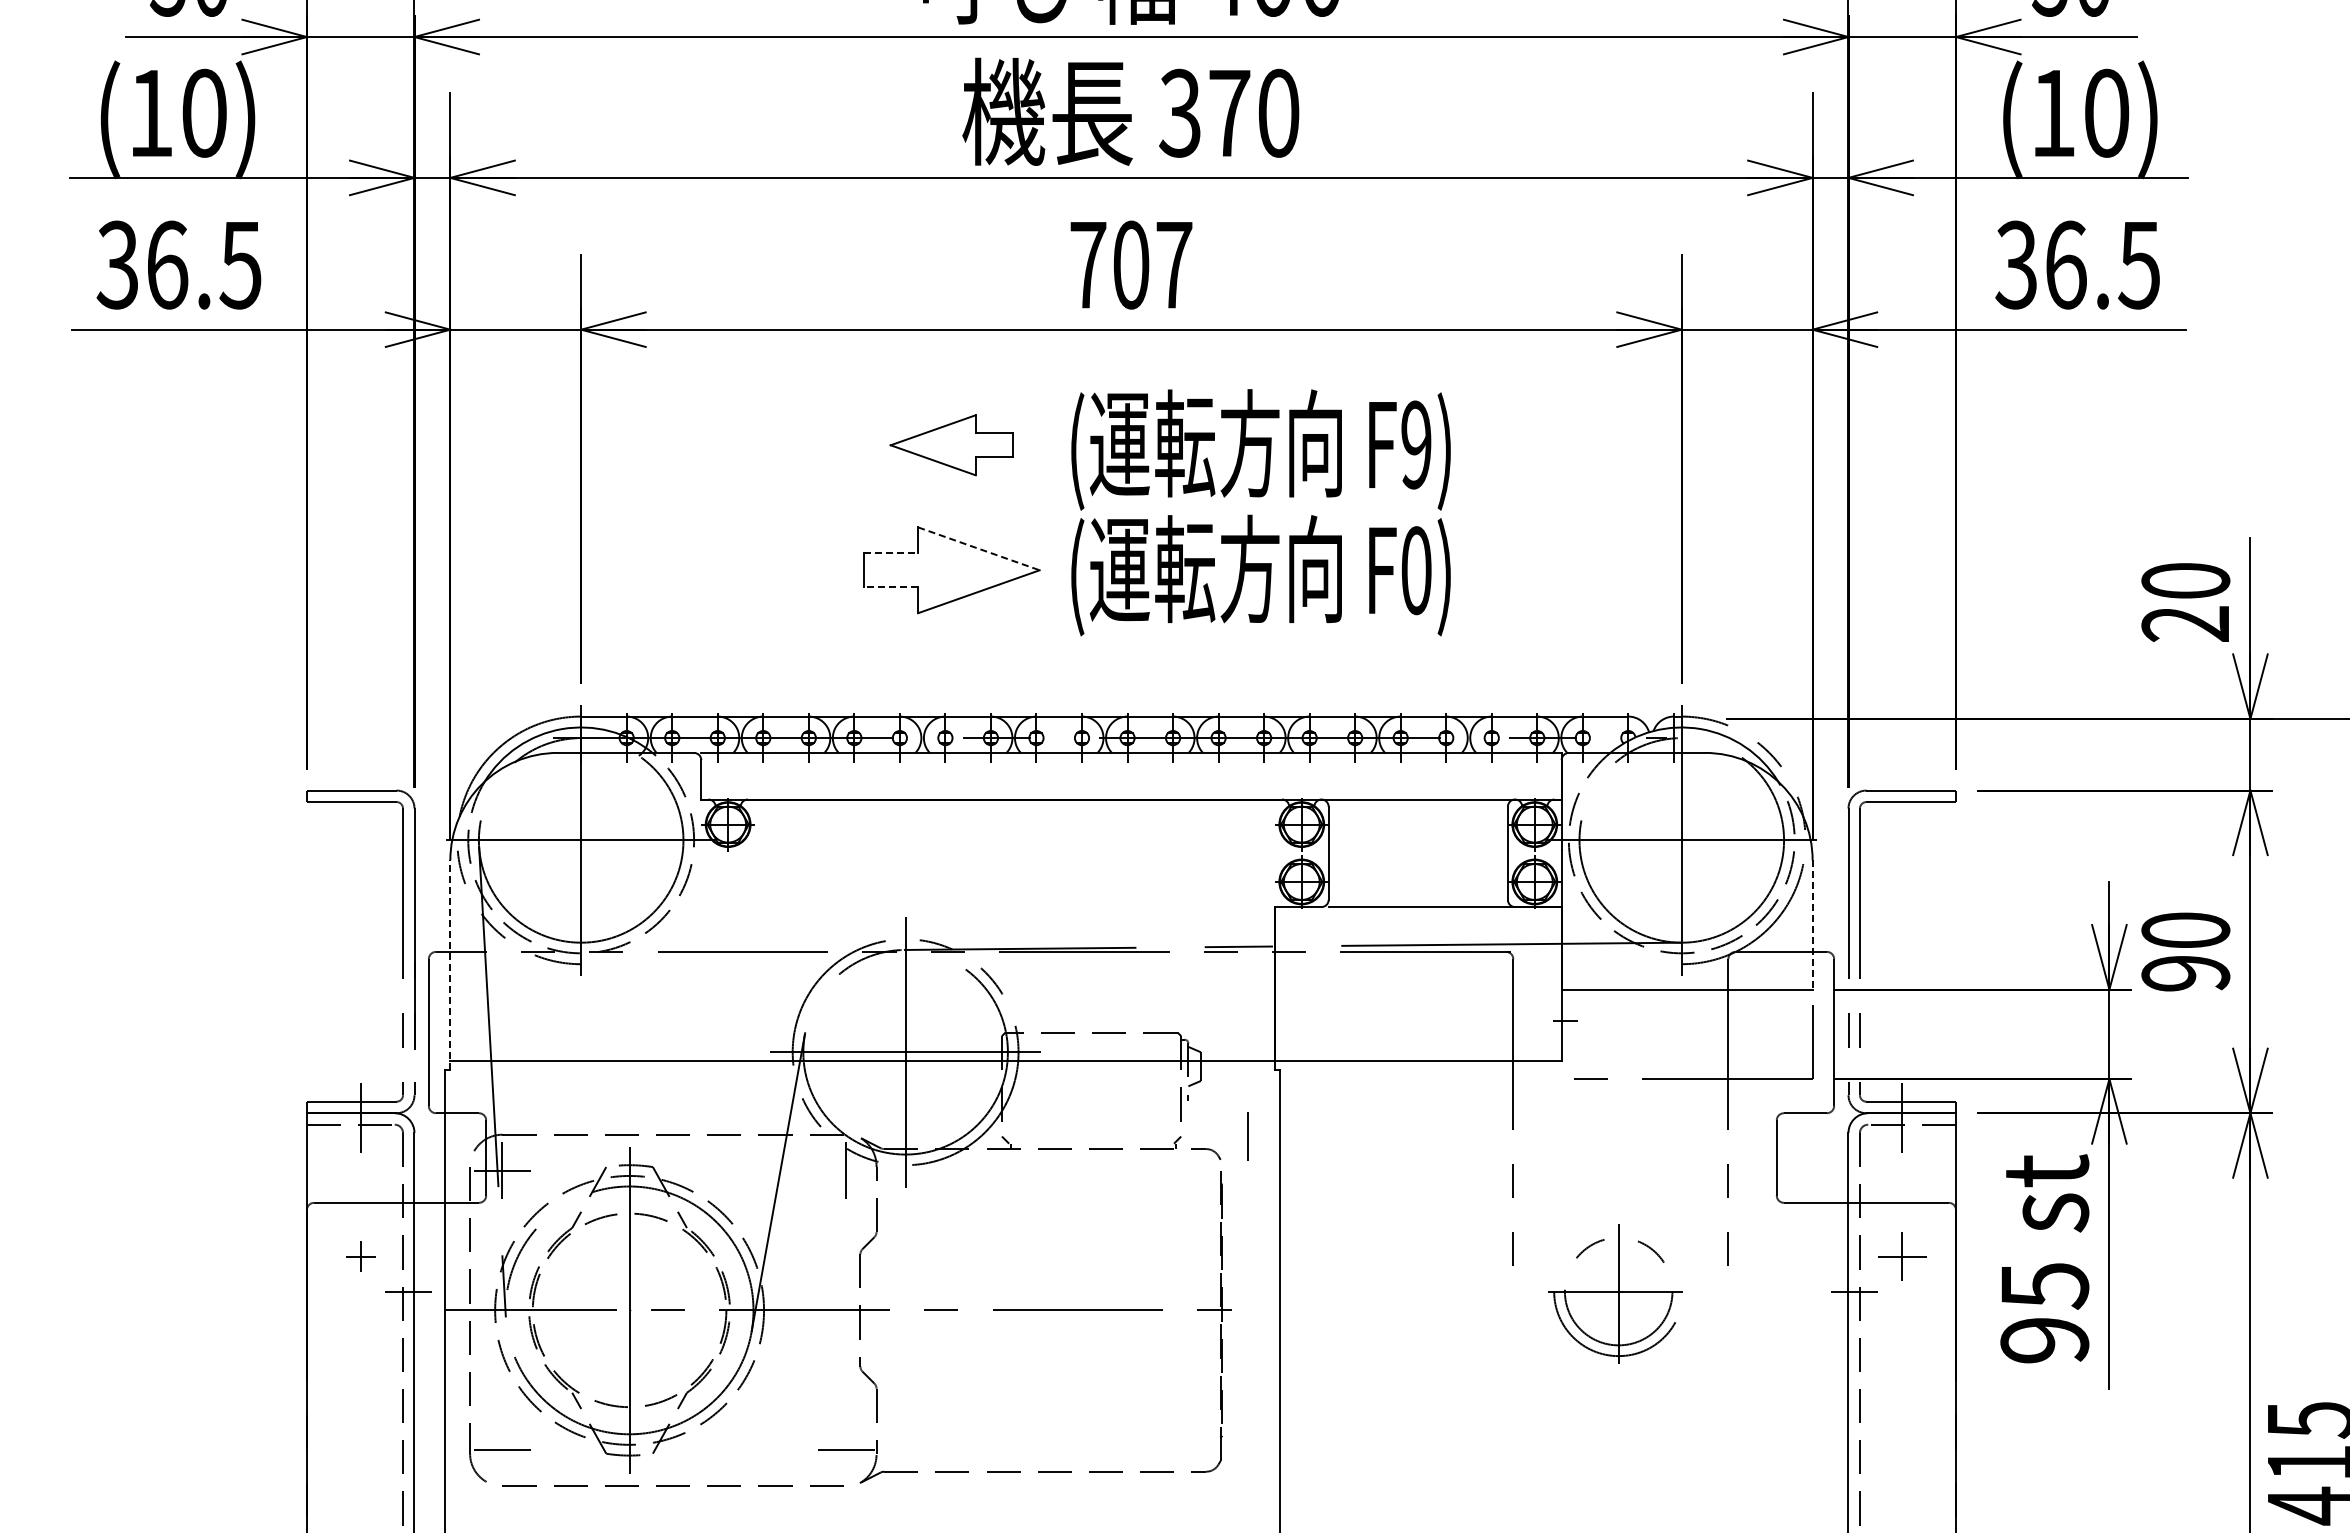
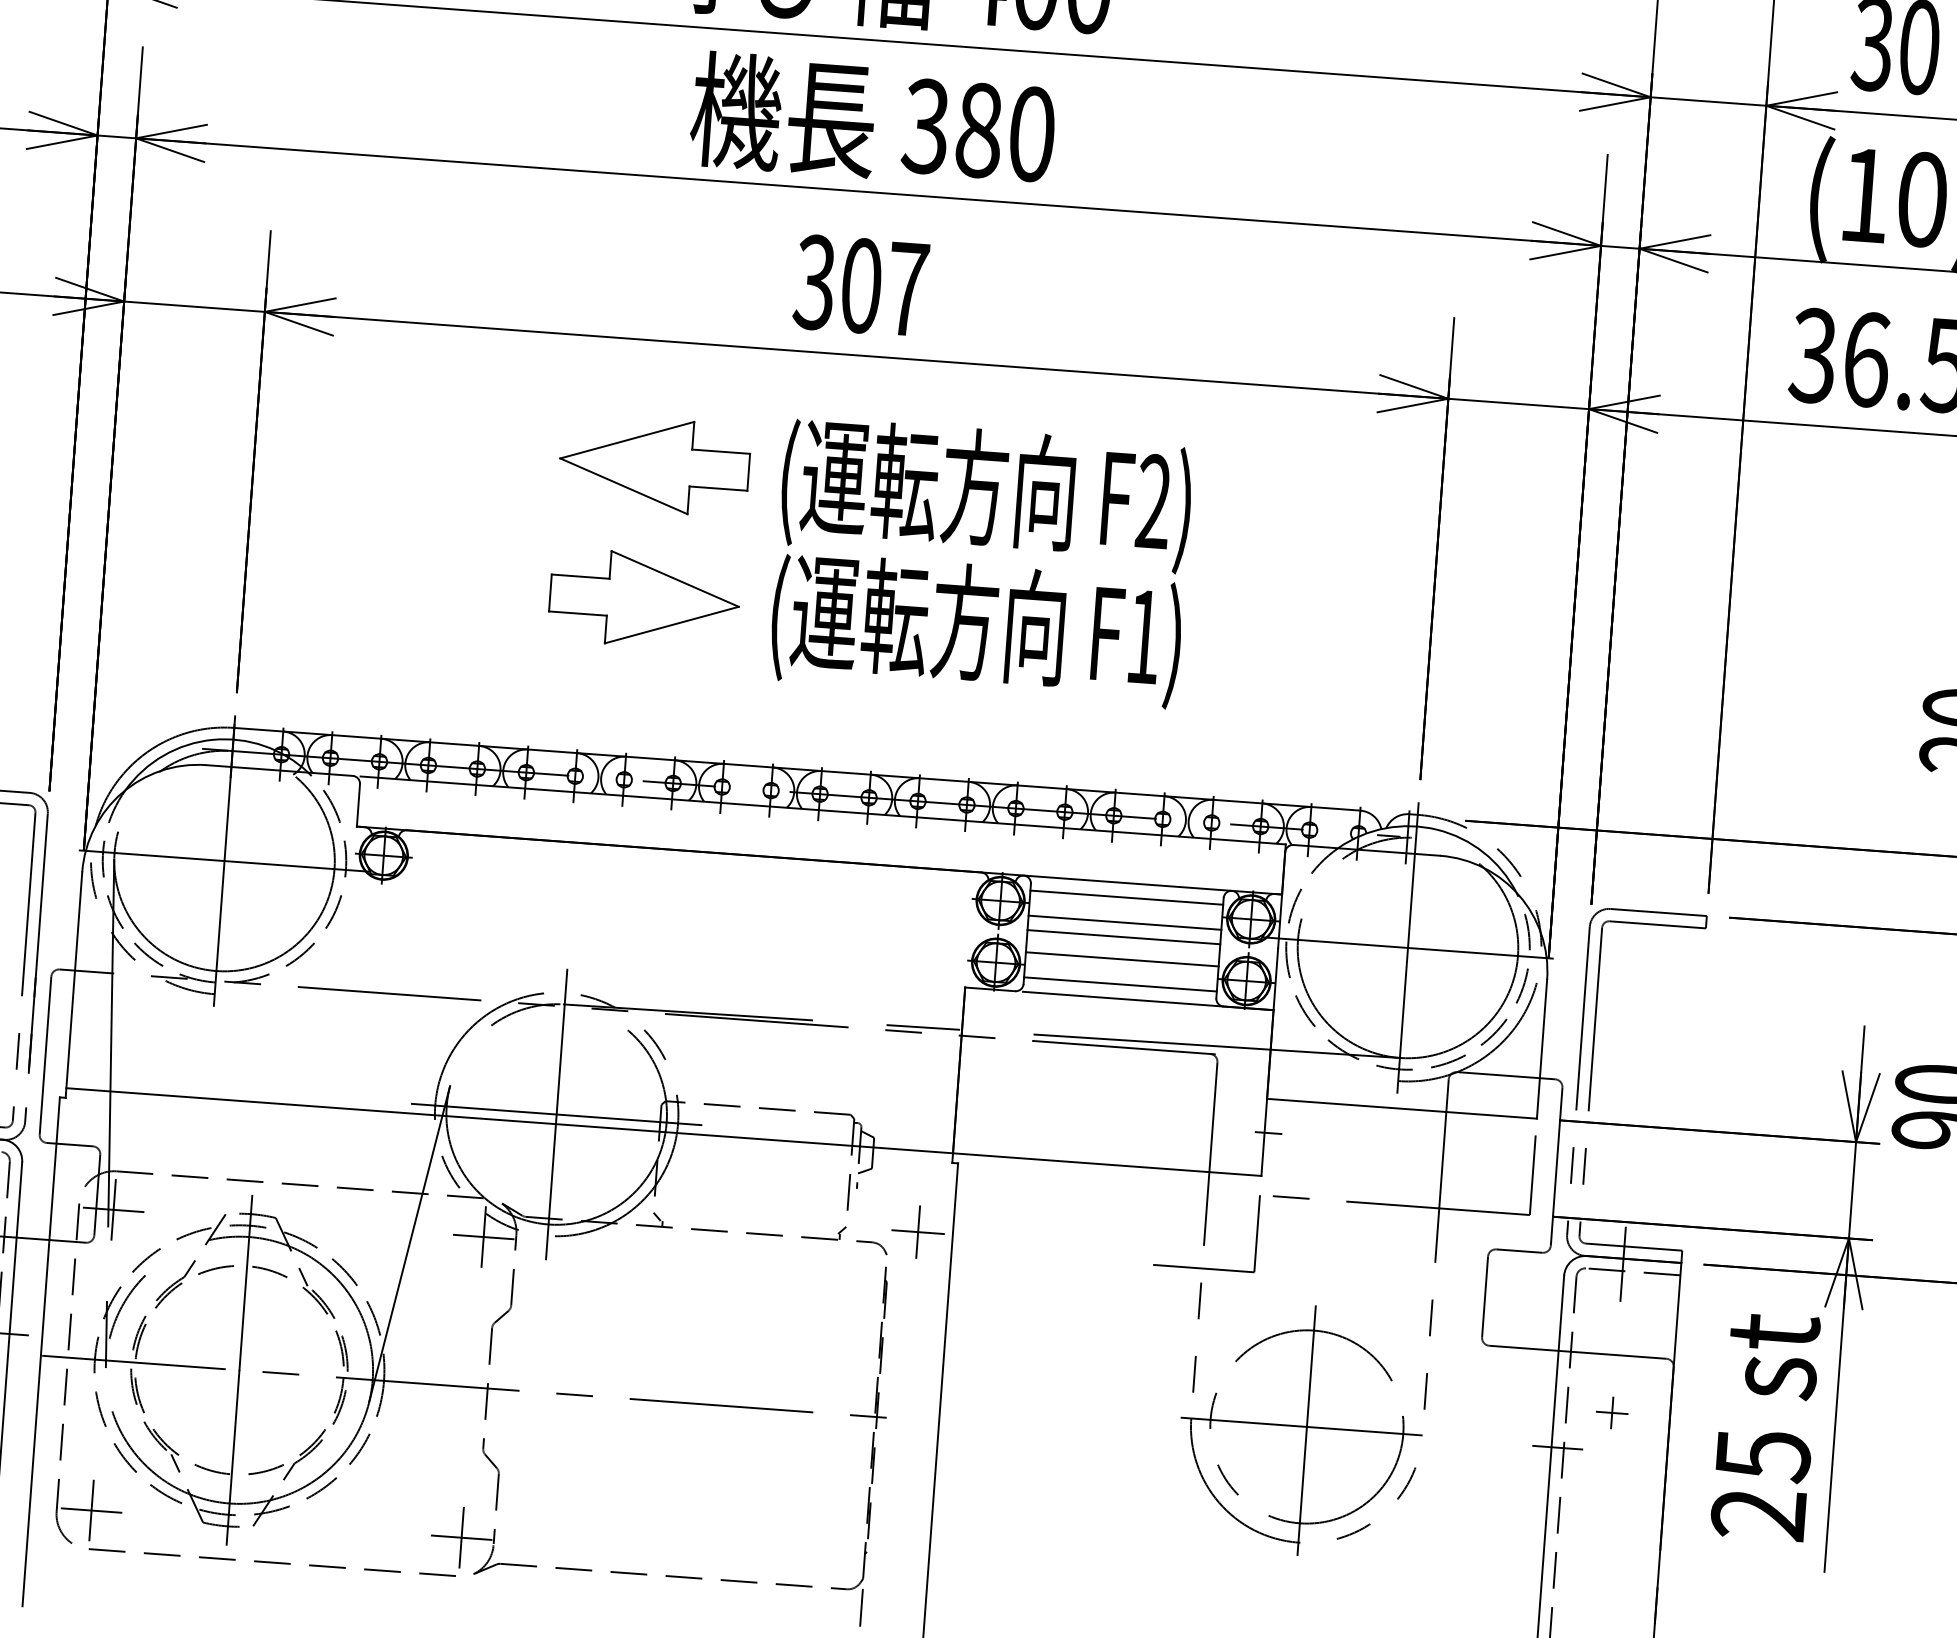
text: (1229, 113) -> (979, 130), 370 -> 380
text: (1087, 264) -> (814, 281), 707 -> 307
part: (951, 445) -> (653, 465), size x1.43
text: (1416, 445) -> (1153, 502), F9) -> F2)
line: (979, 549) -> (675, 579), dashed -> solid
line: (891, 553) -> (580, 577), dashed -> solid
text: (1416, 570) -> (1144, 636), F0) -> F1)
line: (891, 587) -> (578, 613), dashed -> solid
line: (1417, 812) -> (1126, 897), added
line: (1417, 836) -> (1124, 922), added
line: (1417, 849) -> (1123, 936), added
line: (1417, 870) -> (1121, 959), added
line: (1417, 893) -> (1119, 984), added
line: (1812, 925) -> (1541, 1049), dashed -> solid
line: (450, 965) -> (74, 985), dashed -> solid
line: (1247, 1136) -> (917, 1232), added
part: (1515, 1150) -> (1204, 1268), added
line: (846, 1170) -> (483, 1236), added
part: (1901, 1256) -> (1611, 1412), size x0.62
part: (1615, 1293) -> (1300, 1429), size x1.67
text: (2044, 1340) -> (1758, 1514), 95 -> 25
line: (502, 1449) -> (91, 1509), added
line: (846, 1449) -> (461, 1536), added
line: (1221, 1487) -> (861, 1607), added

